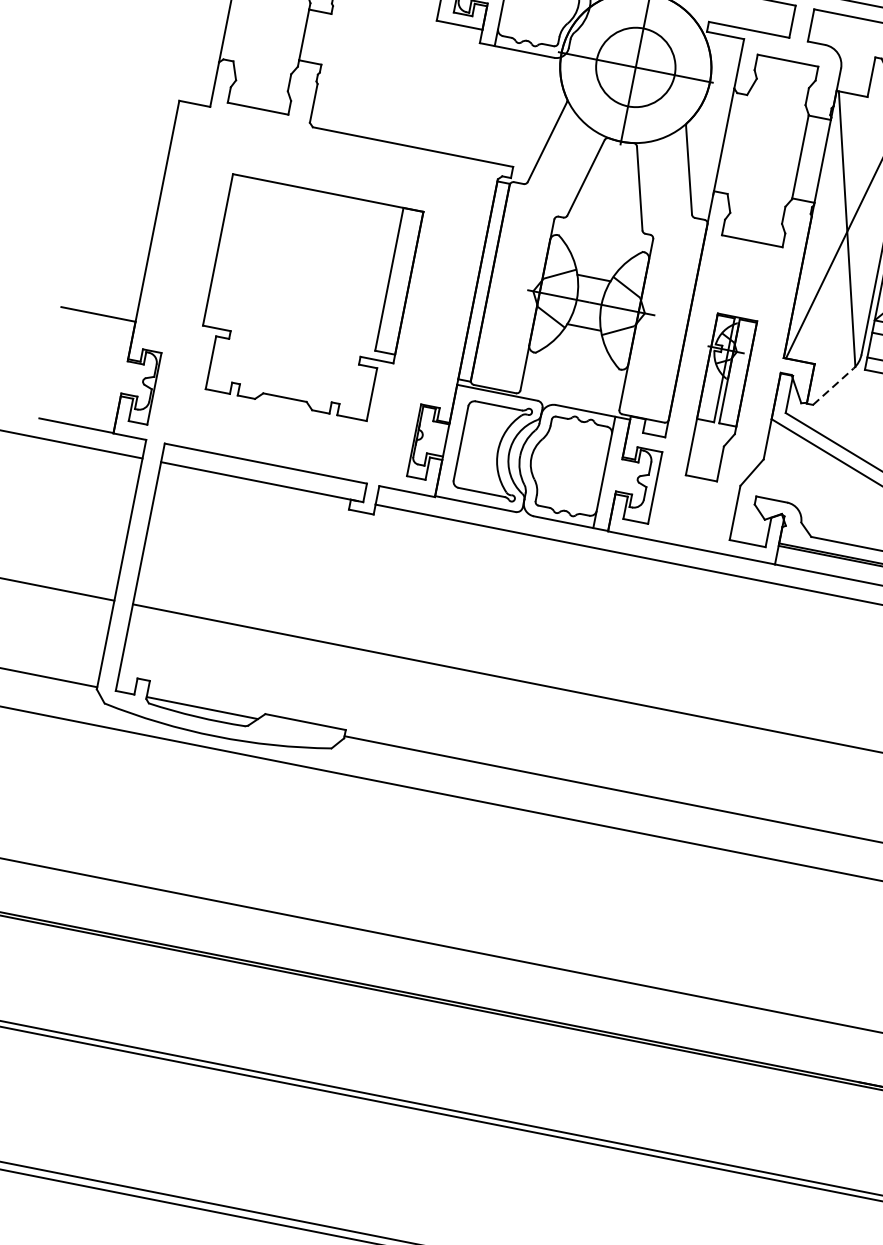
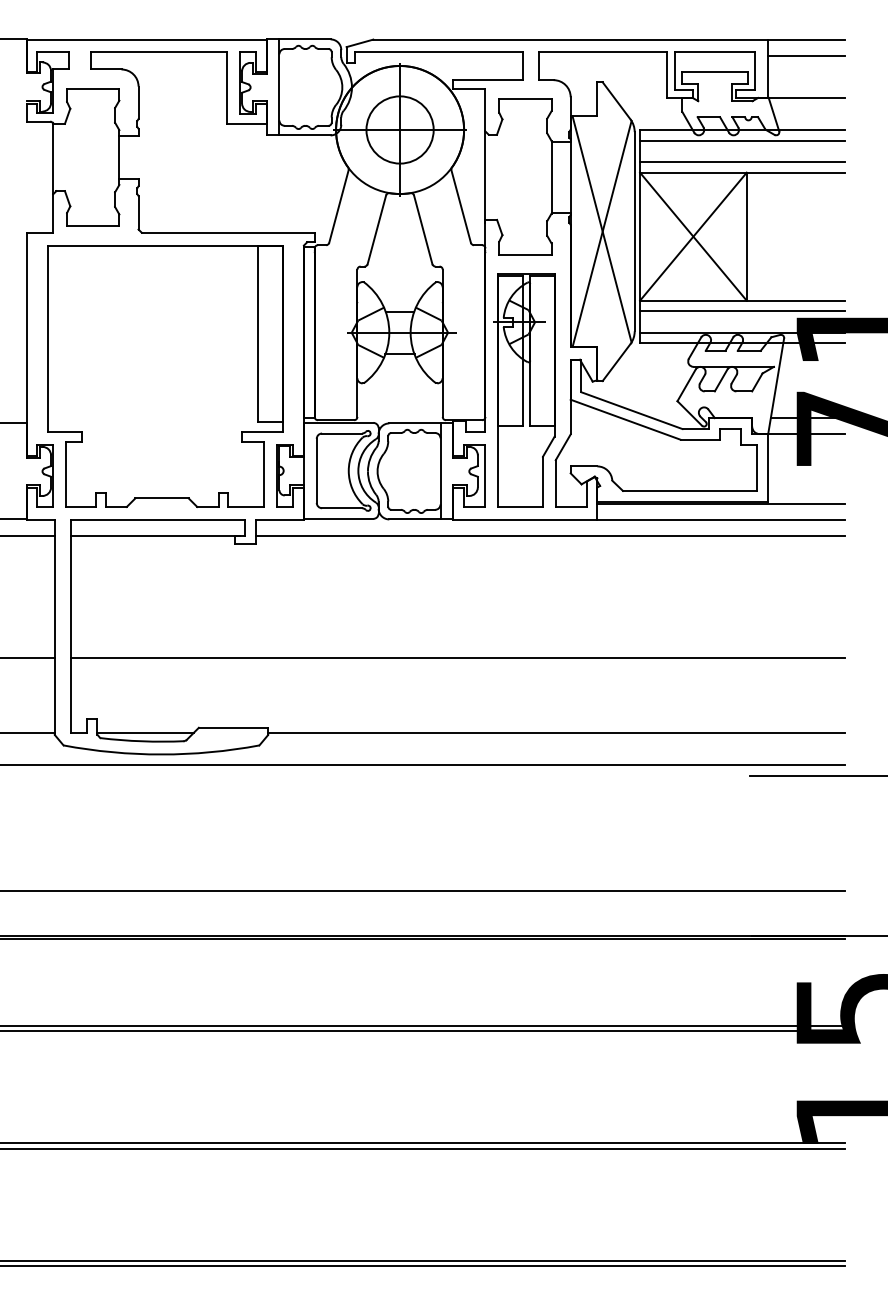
part: (307, 299) -> (165, 376), size x1.43
line: (833, 386) -> (616, 362), dashed -> solid
part: (720, 397) -> (524, 390), size x1.67

